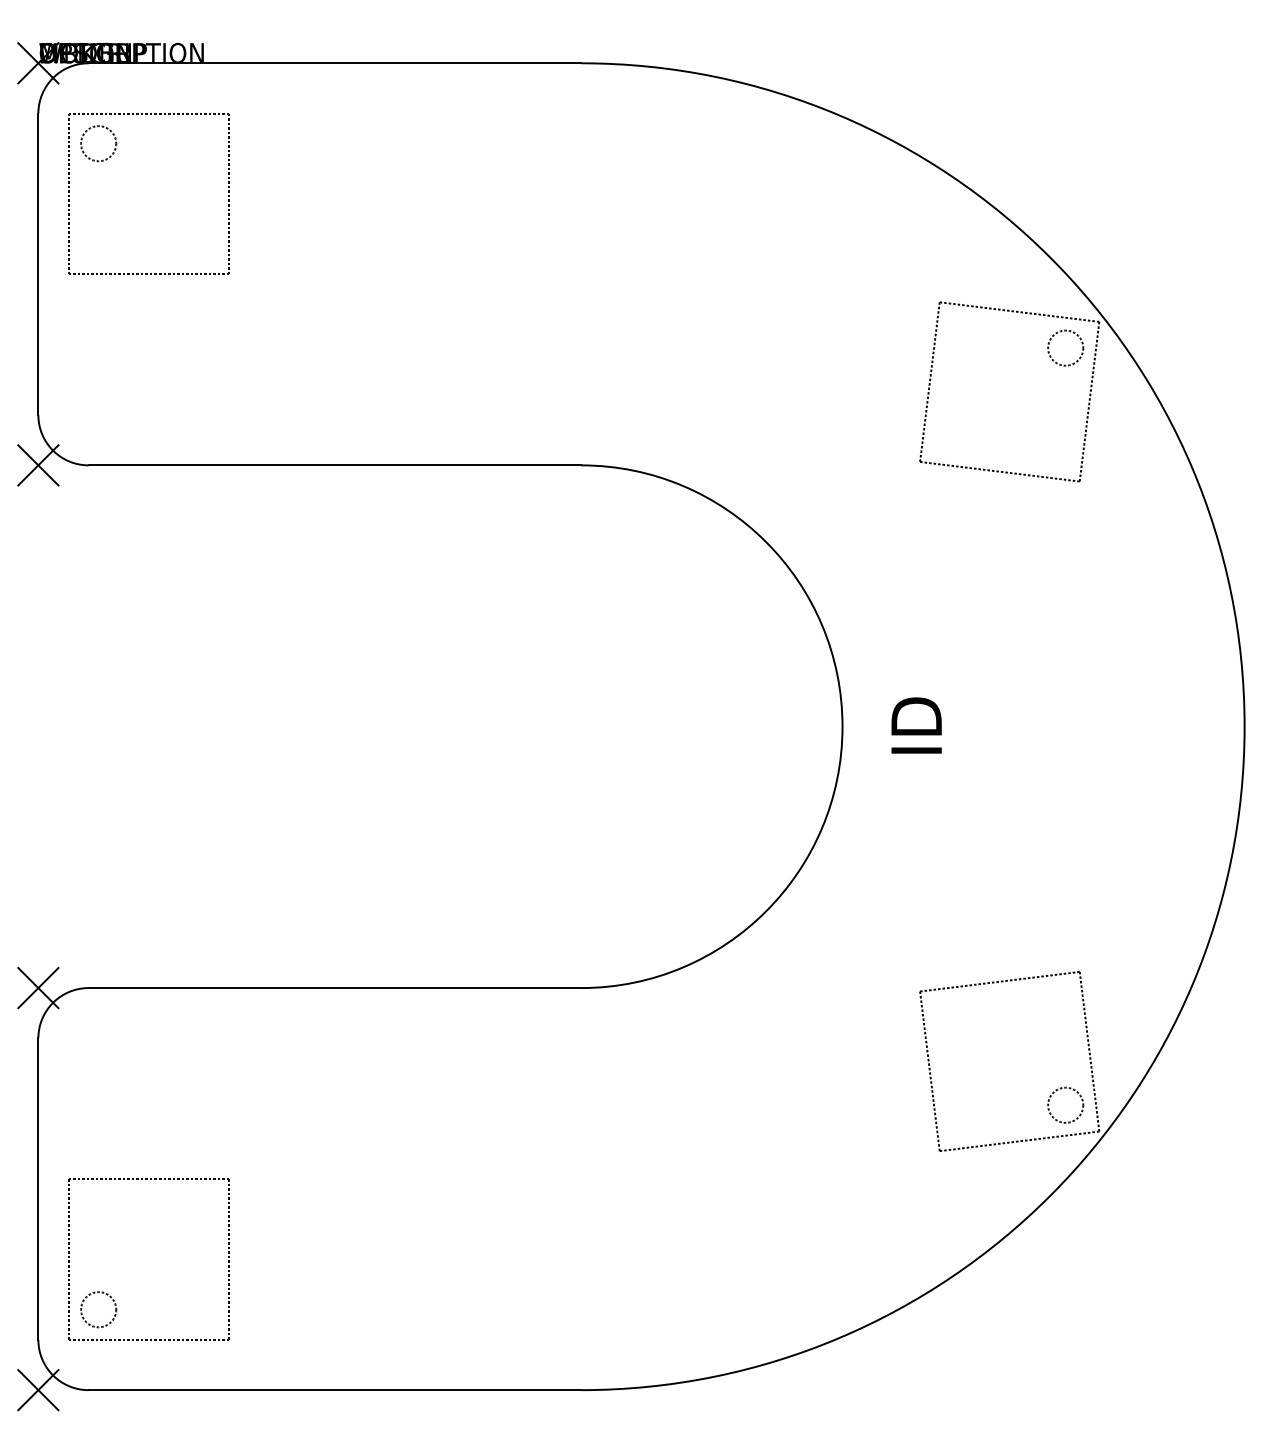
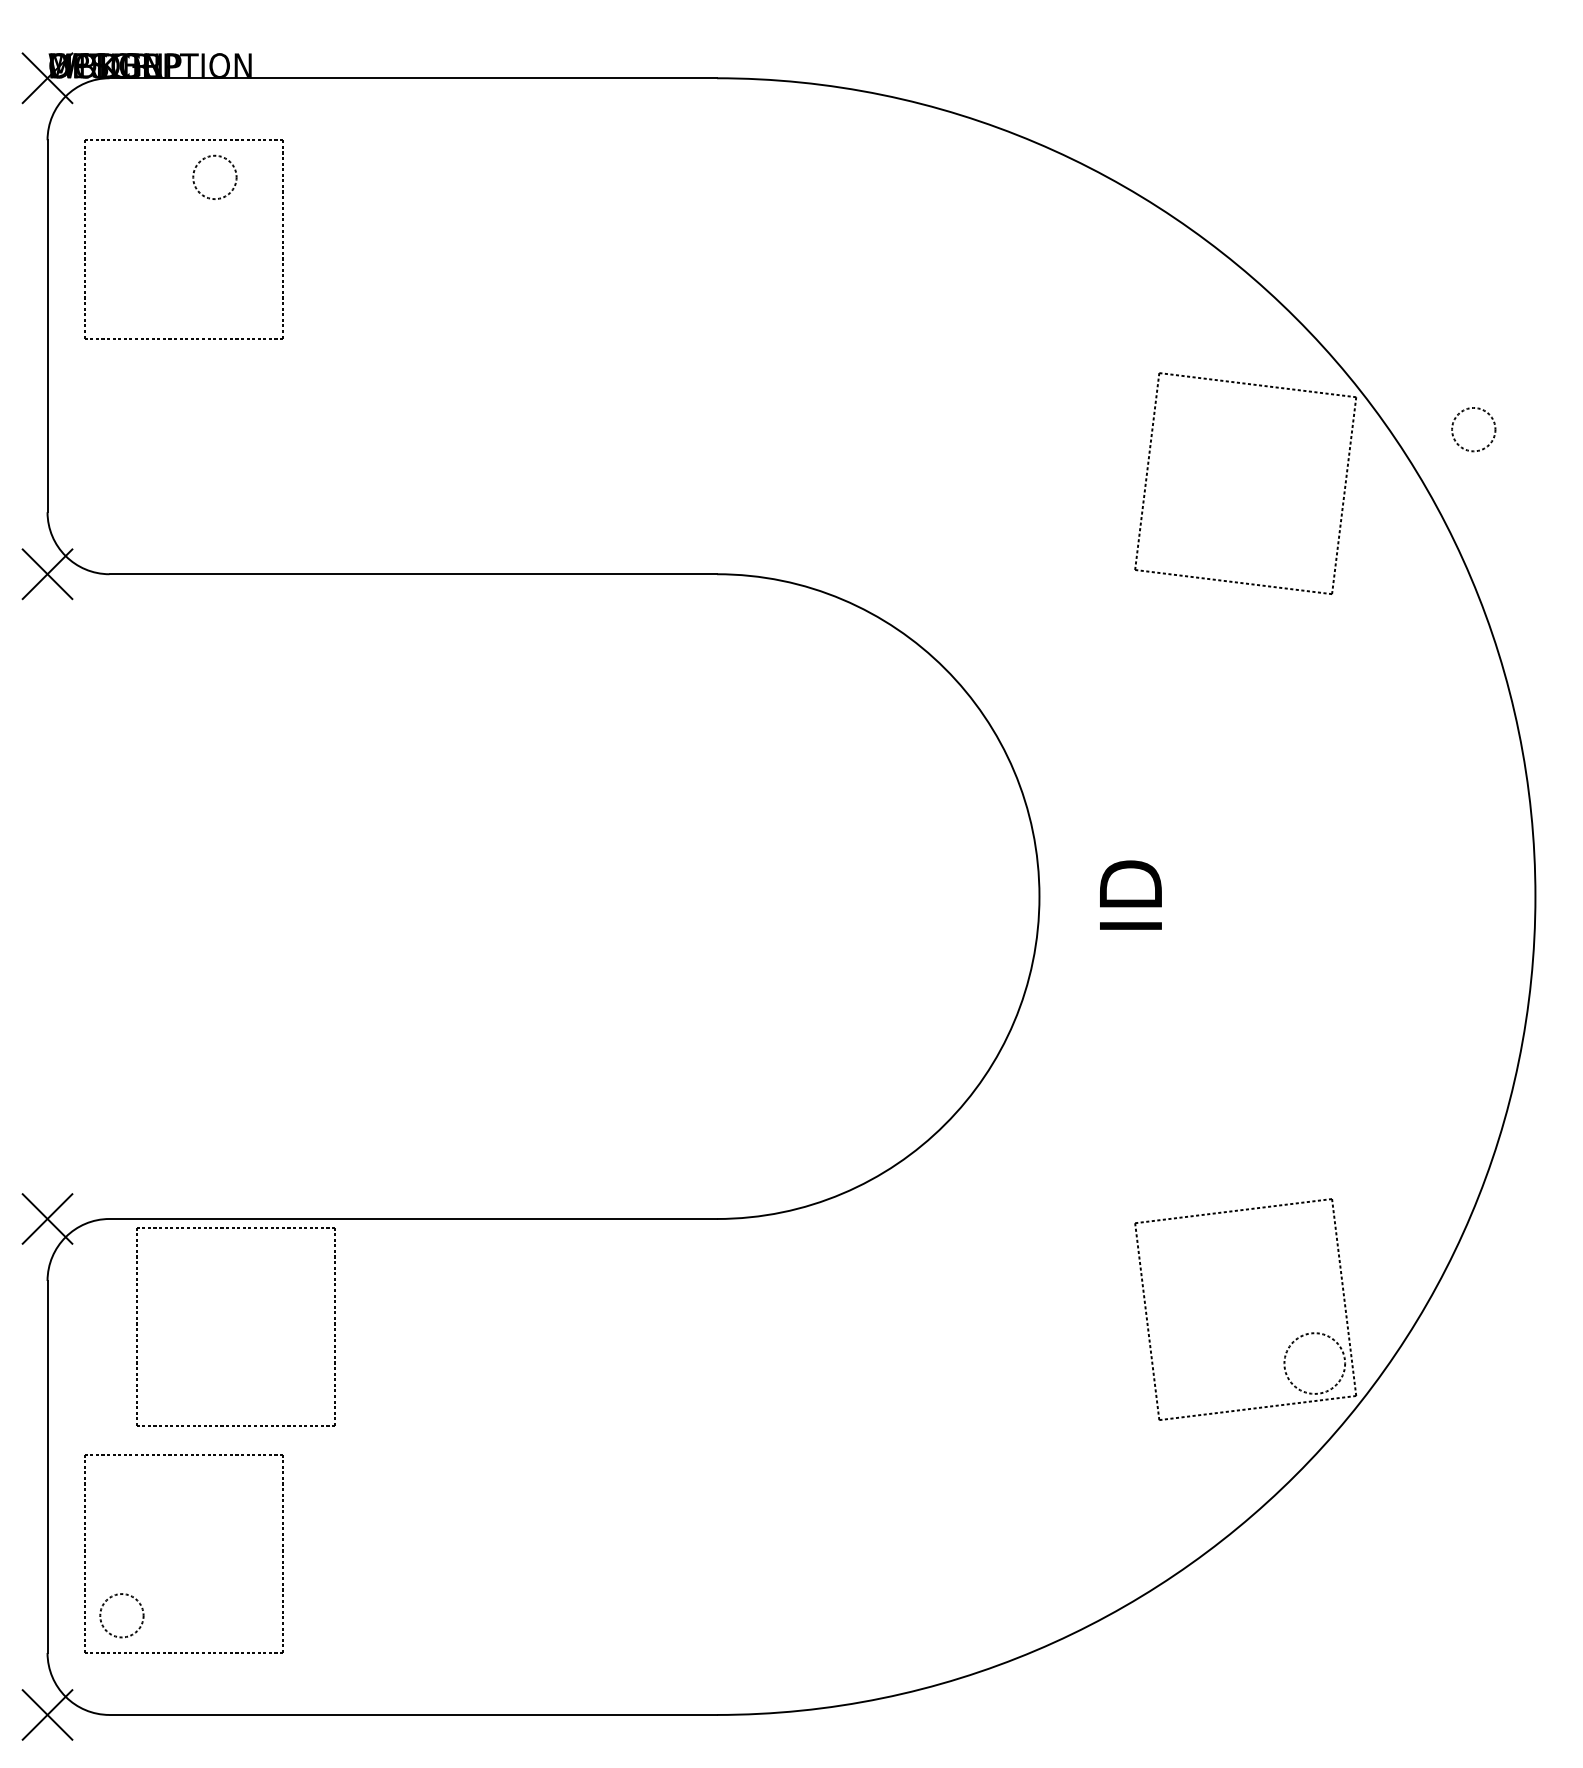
circle: (98, 142) -> (214, 176), moved
circle: (1065, 348) -> (1473, 429), moved
part: (189, 995) -> (234, 1228), added
circle: (1065, 1105) -> (1314, 1363), size x1.4

